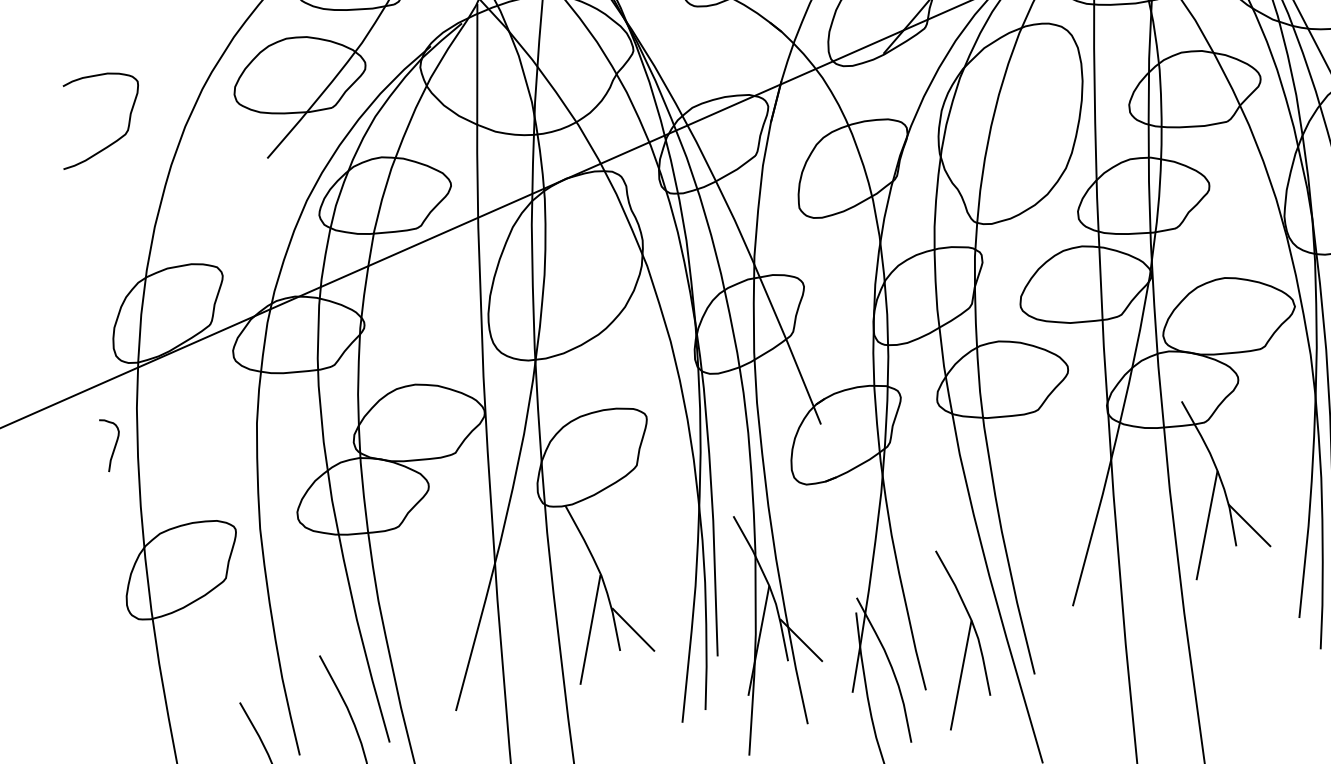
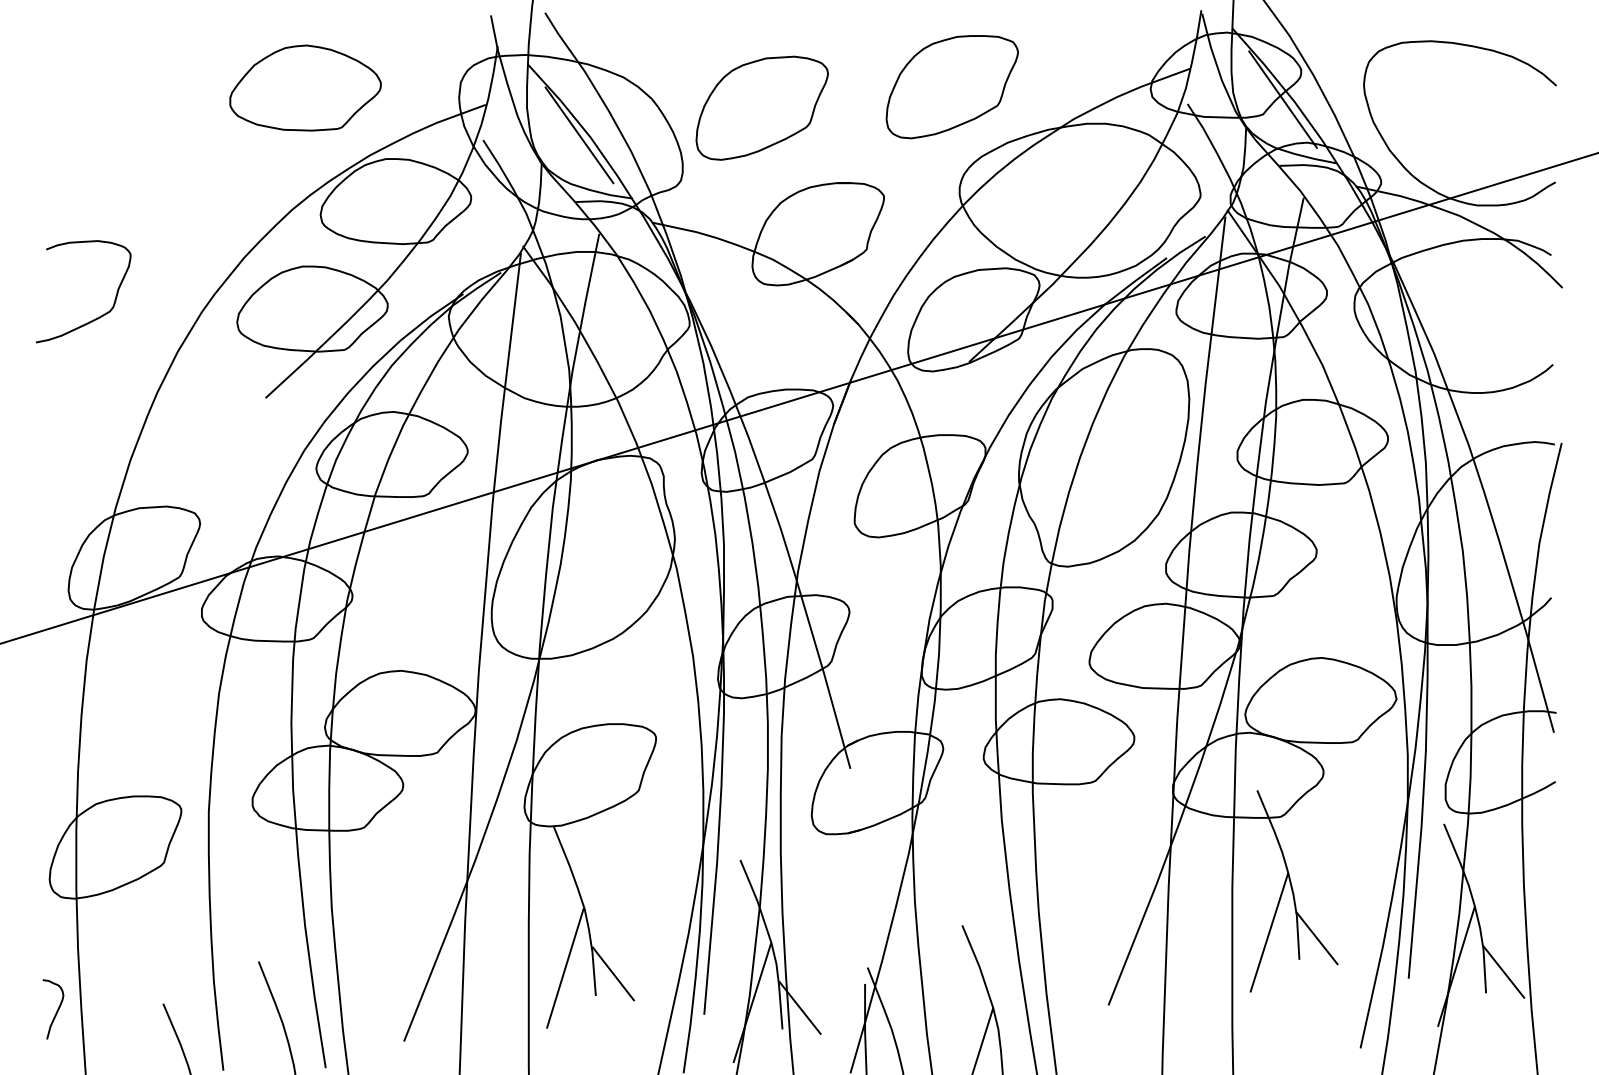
curve: (115, 140) -> (97, 317), moved
curve: (114, 445) -> (56, 1010), moved

